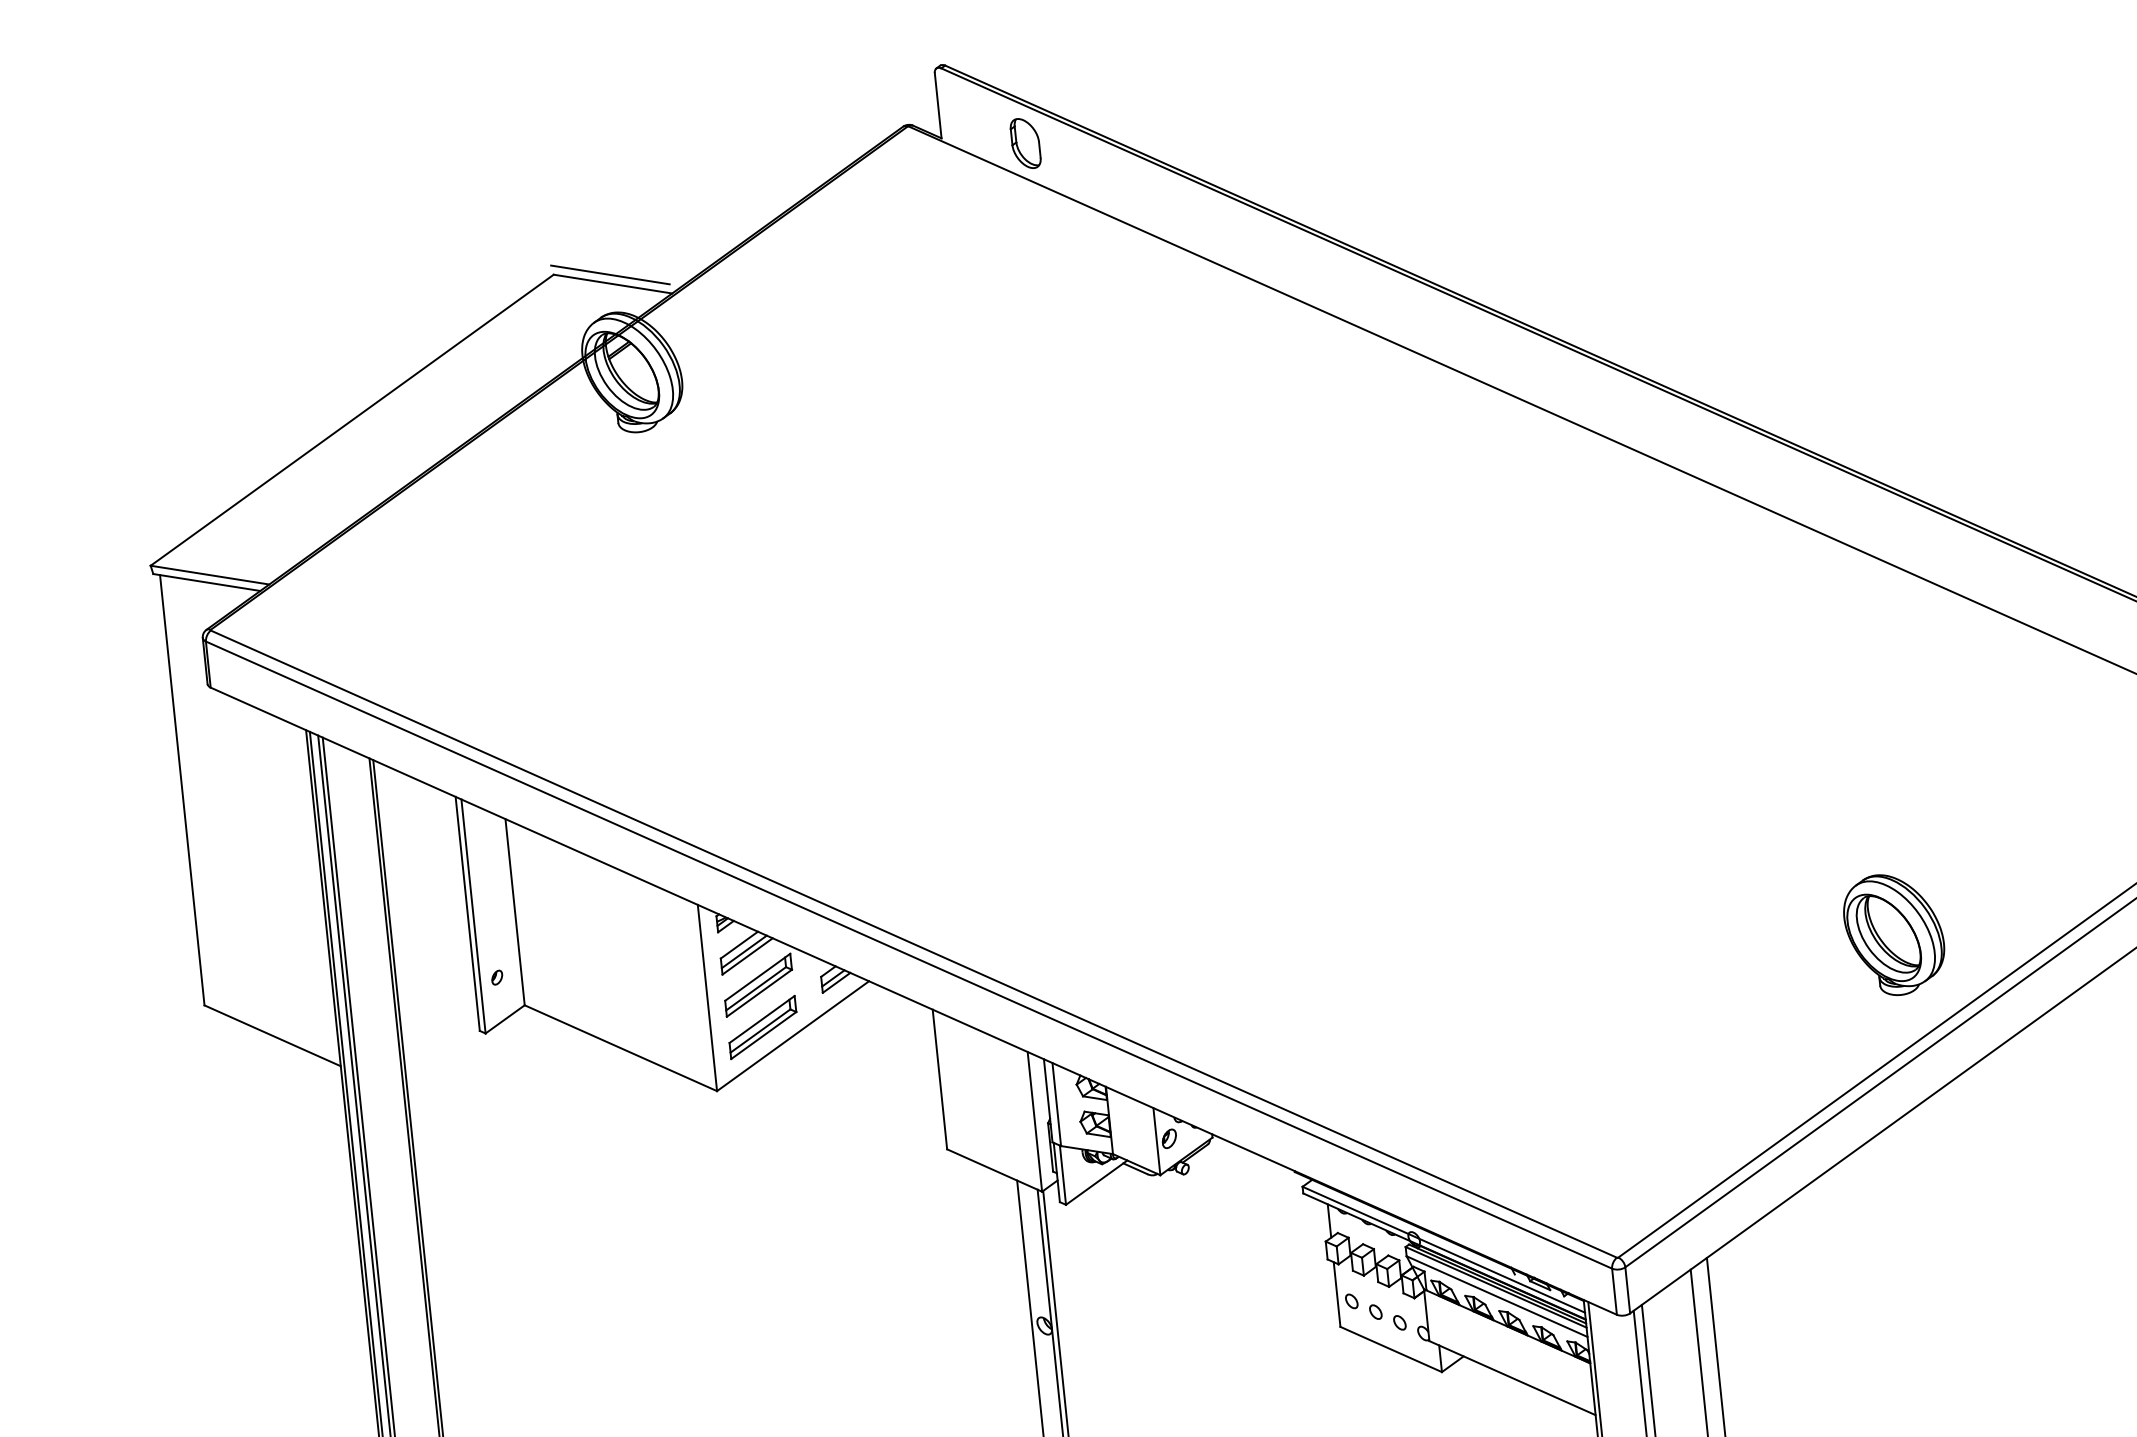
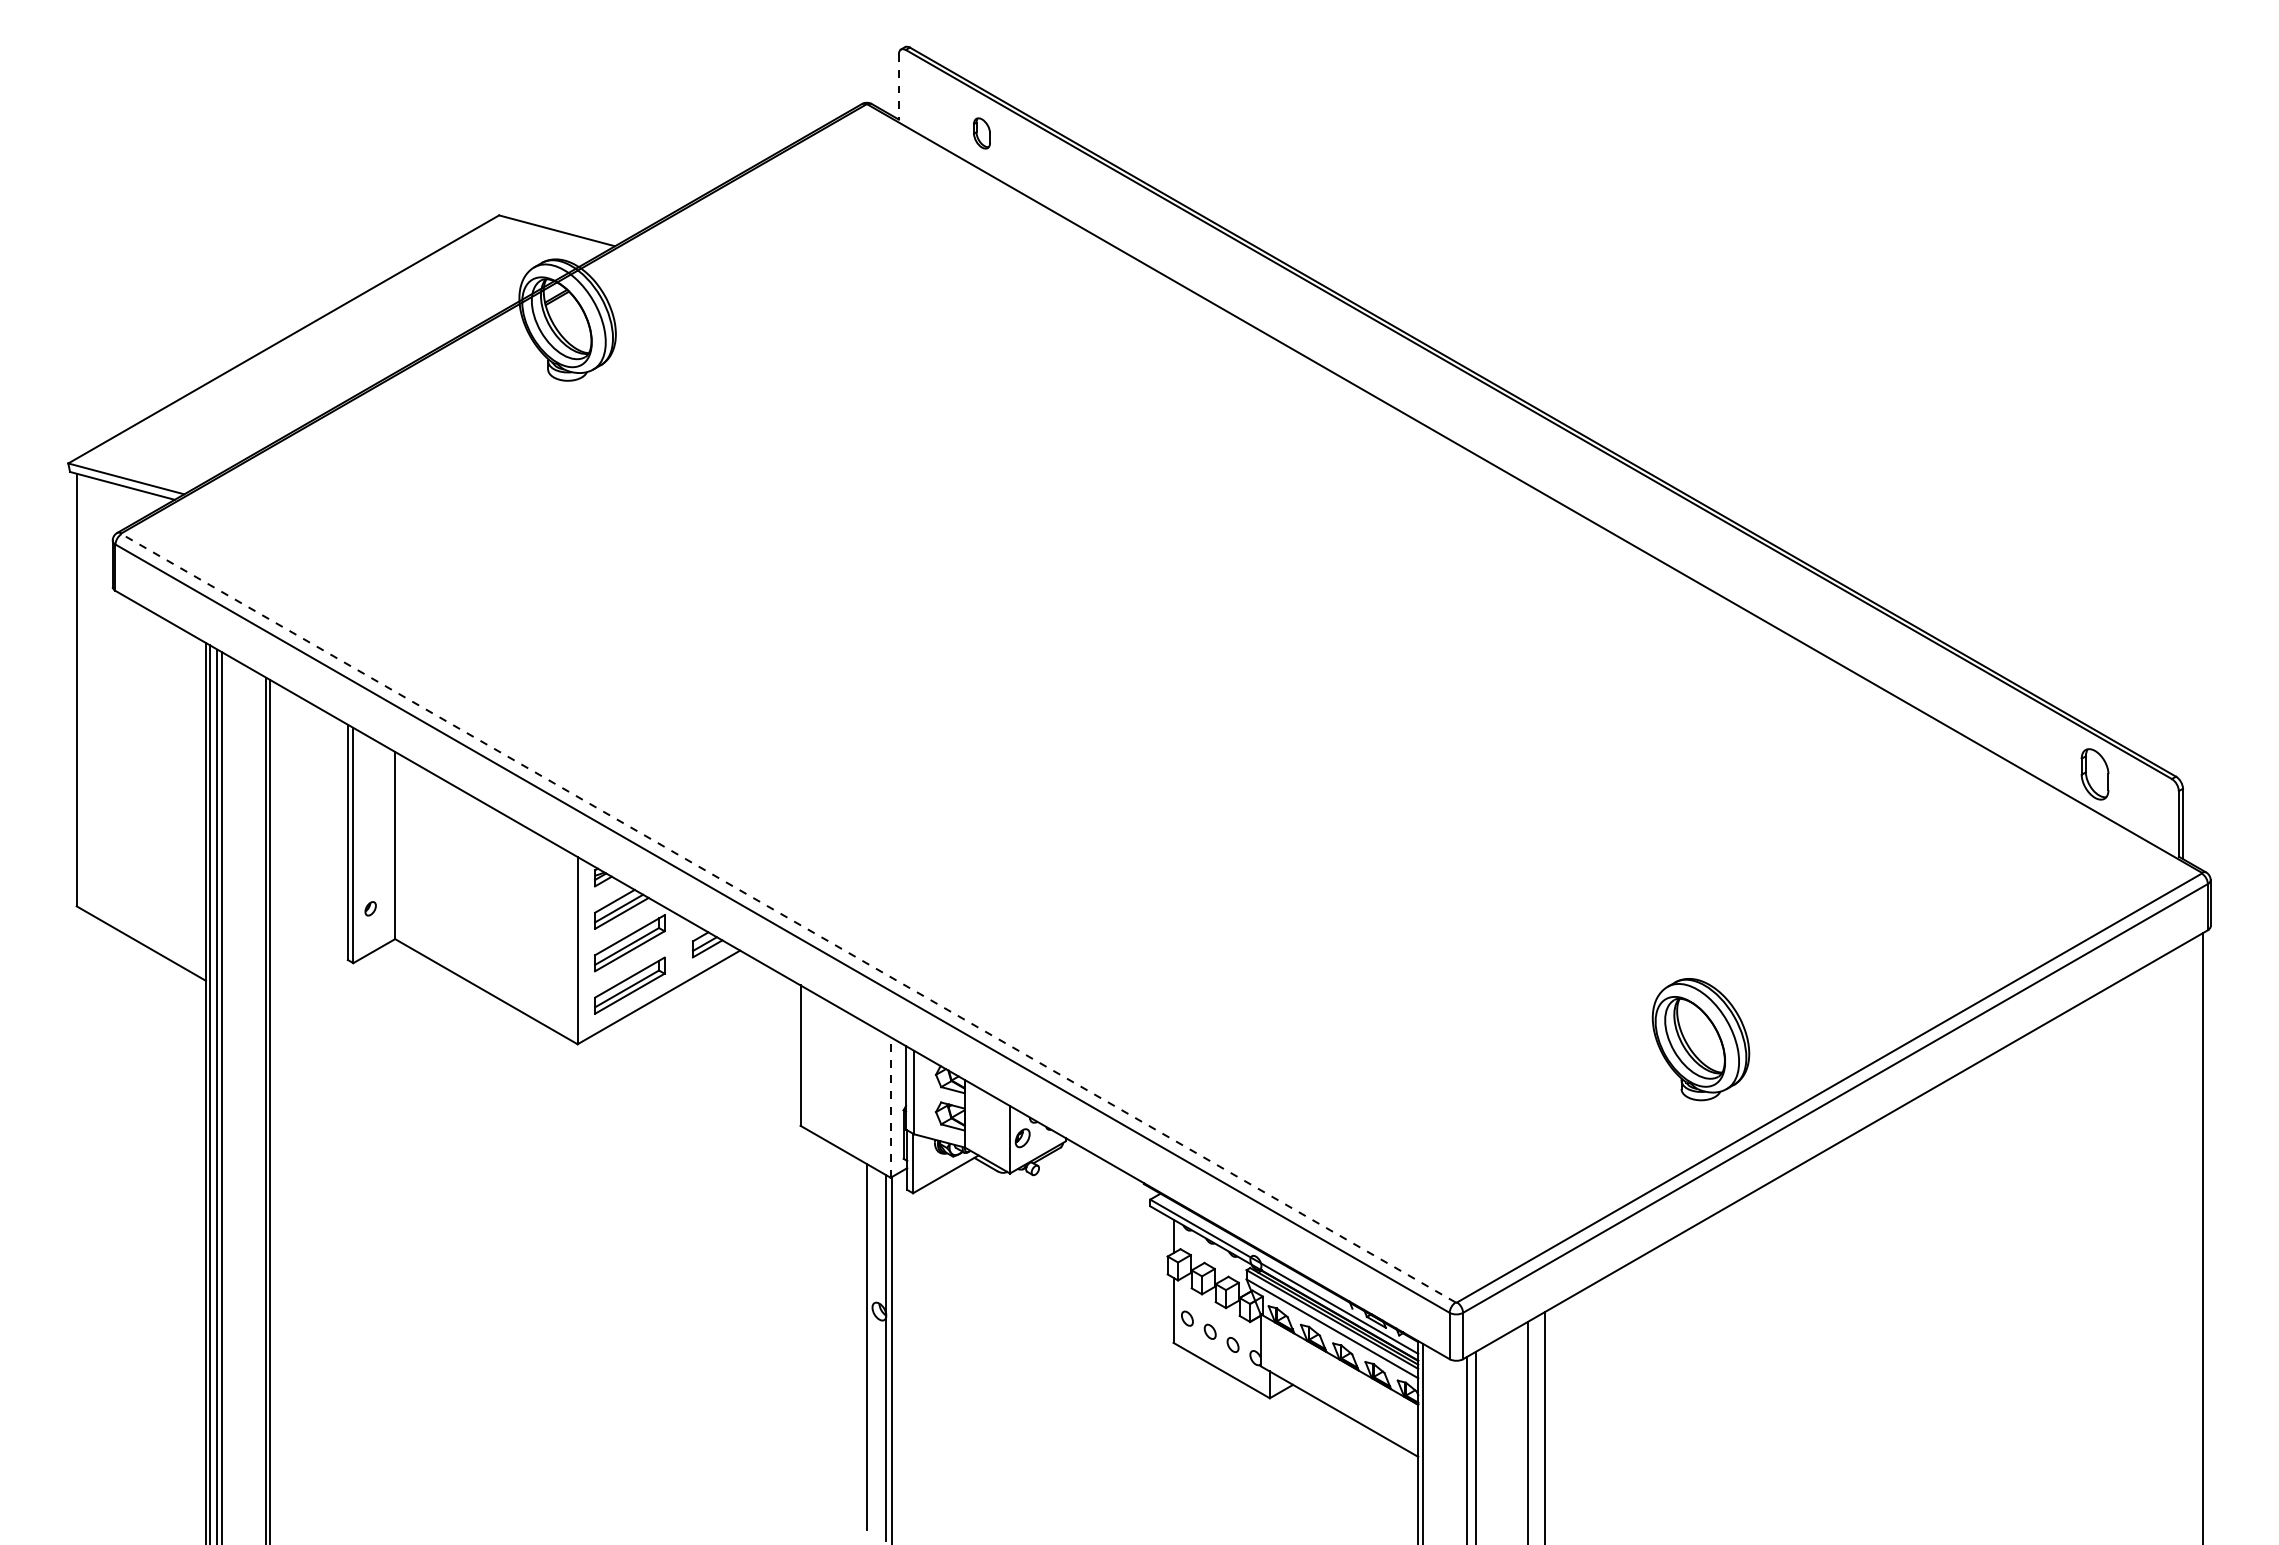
line: (937, 105) -> (898, 86), solid -> dashed
part: (1025, 143) -> (981, 133), size x0.6
line: (610, 274) -> (555, 221), removed
part: (1894, 934) -> (1700, 1039), moved
line: (913, 944) -> (788, 918), solid -> dashed
line: (1034, 1121) -> (890, 1107), solid -> dashed

